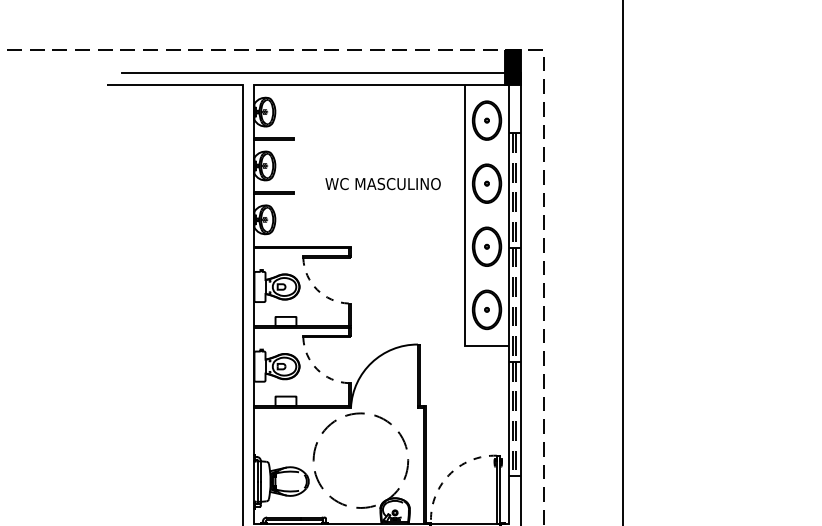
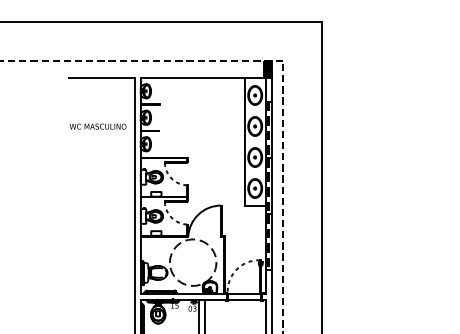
line: (312, 73) -> (169, 72), removed
text: (383, 183) -> (98, 126), moved

